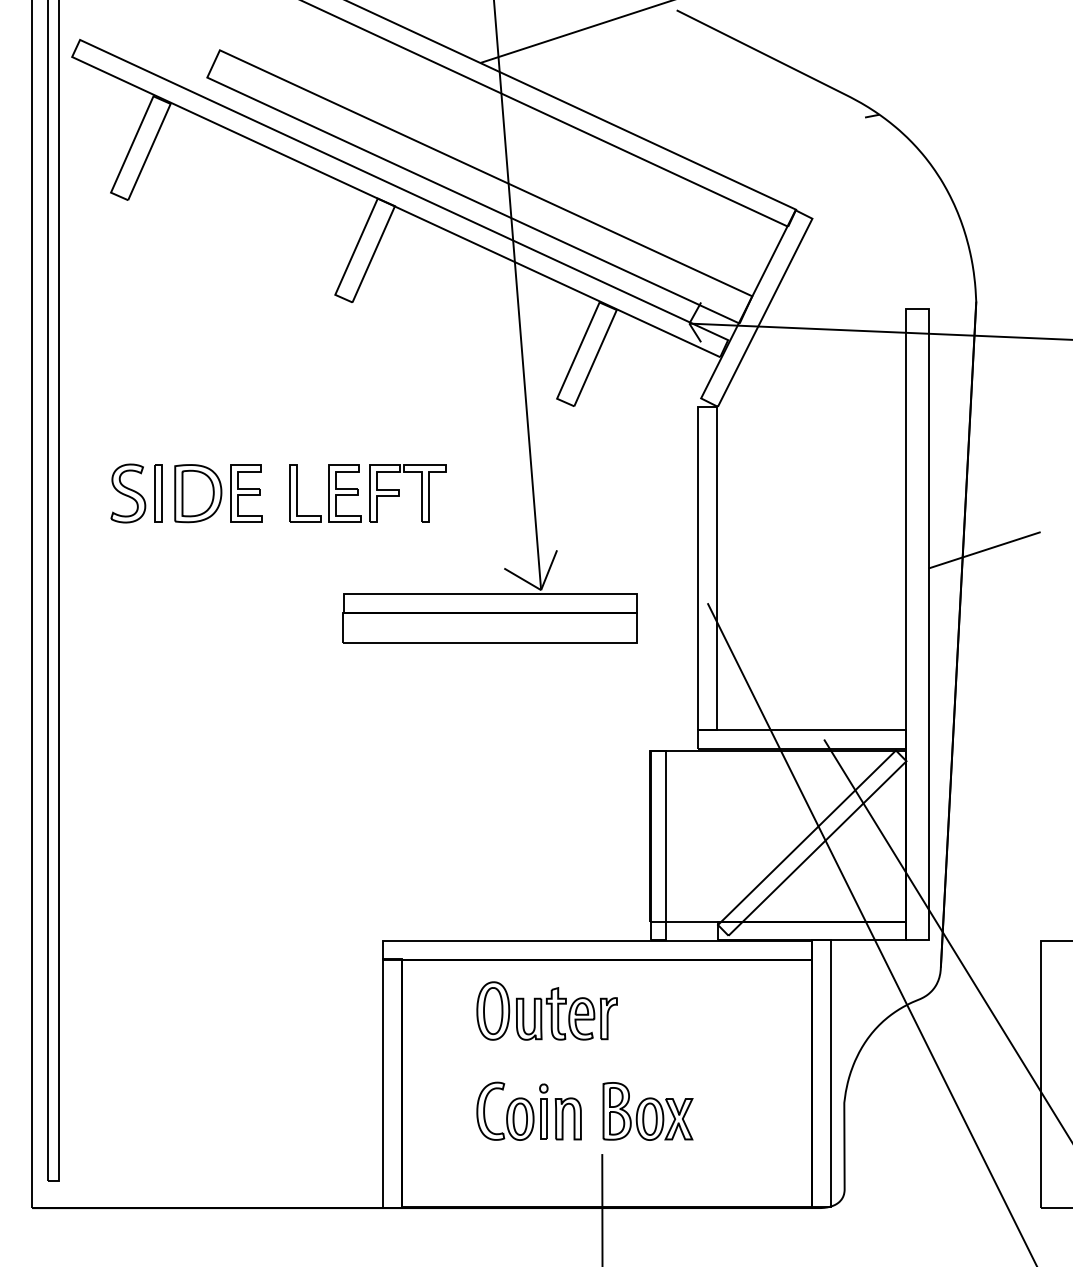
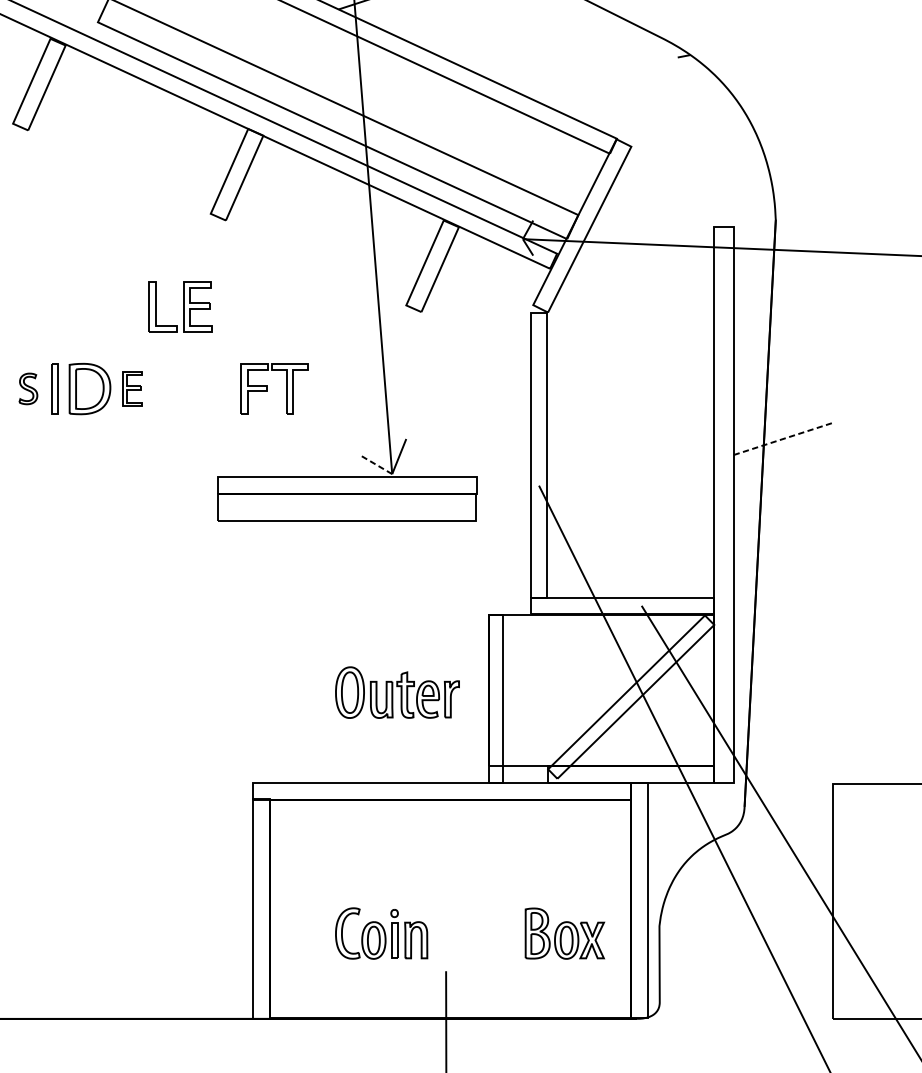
part: (128, 493) -> (28, 388), size x0.6
part: (246, 493) -> (132, 388), size x0.7
part: (325, 493) -> (180, 306), moved
line: (984, 550) -> (783, 439), solid -> dashed
line: (522, 579) -> (375, 464), solid -> dashed
part: (546, 1010) -> (396, 692), moved
part: (647, 1111) -> (564, 933), moved

